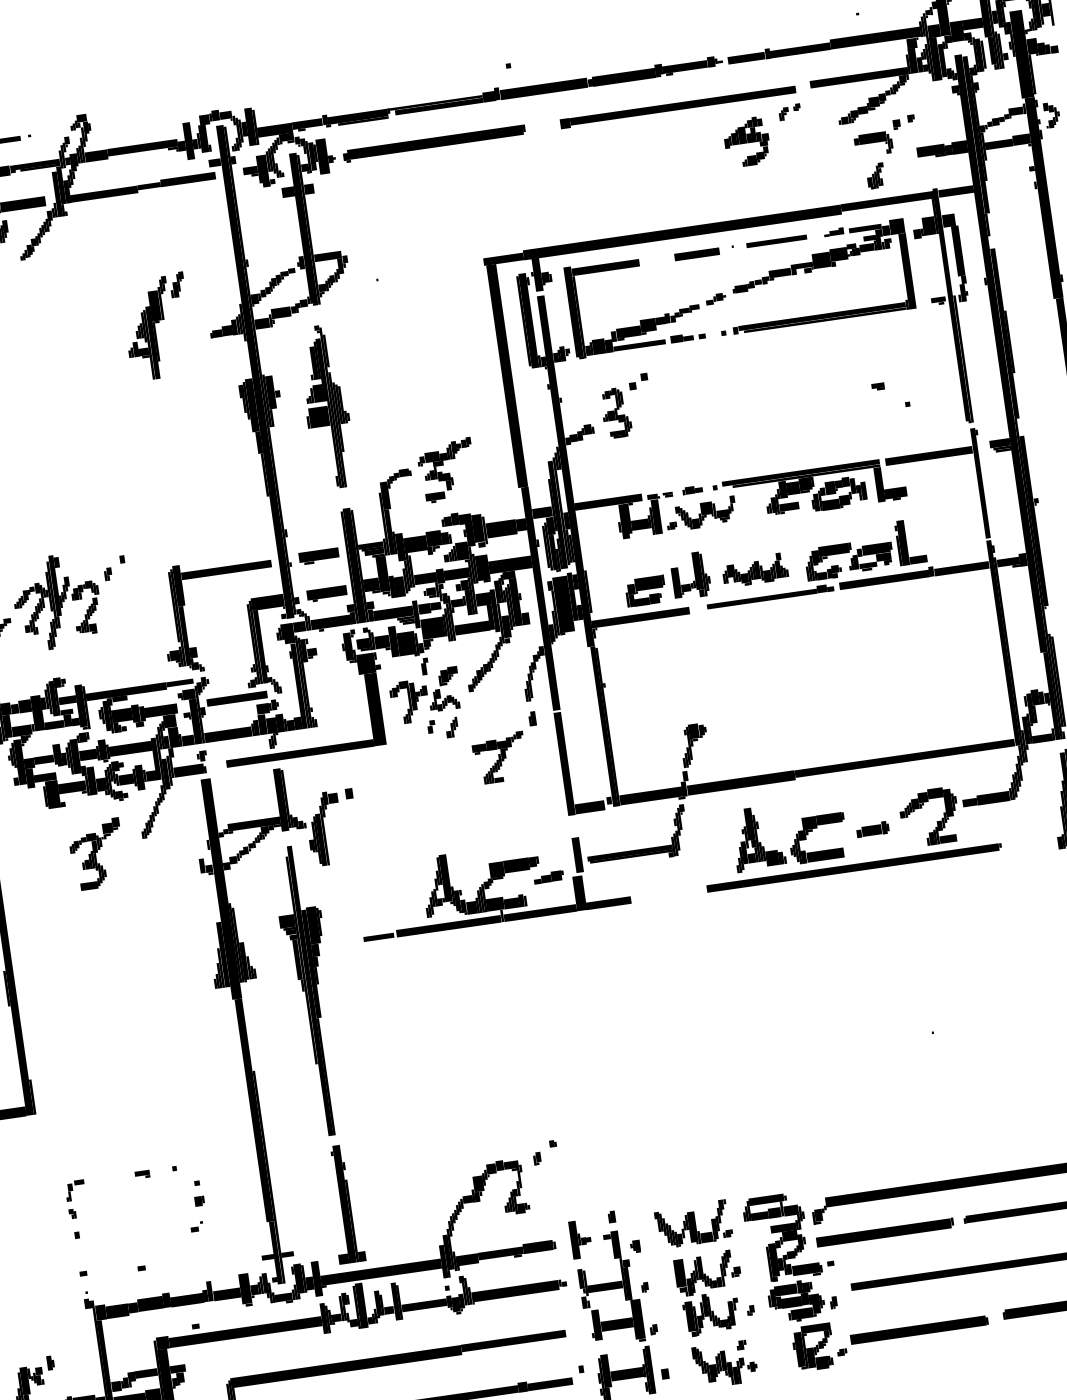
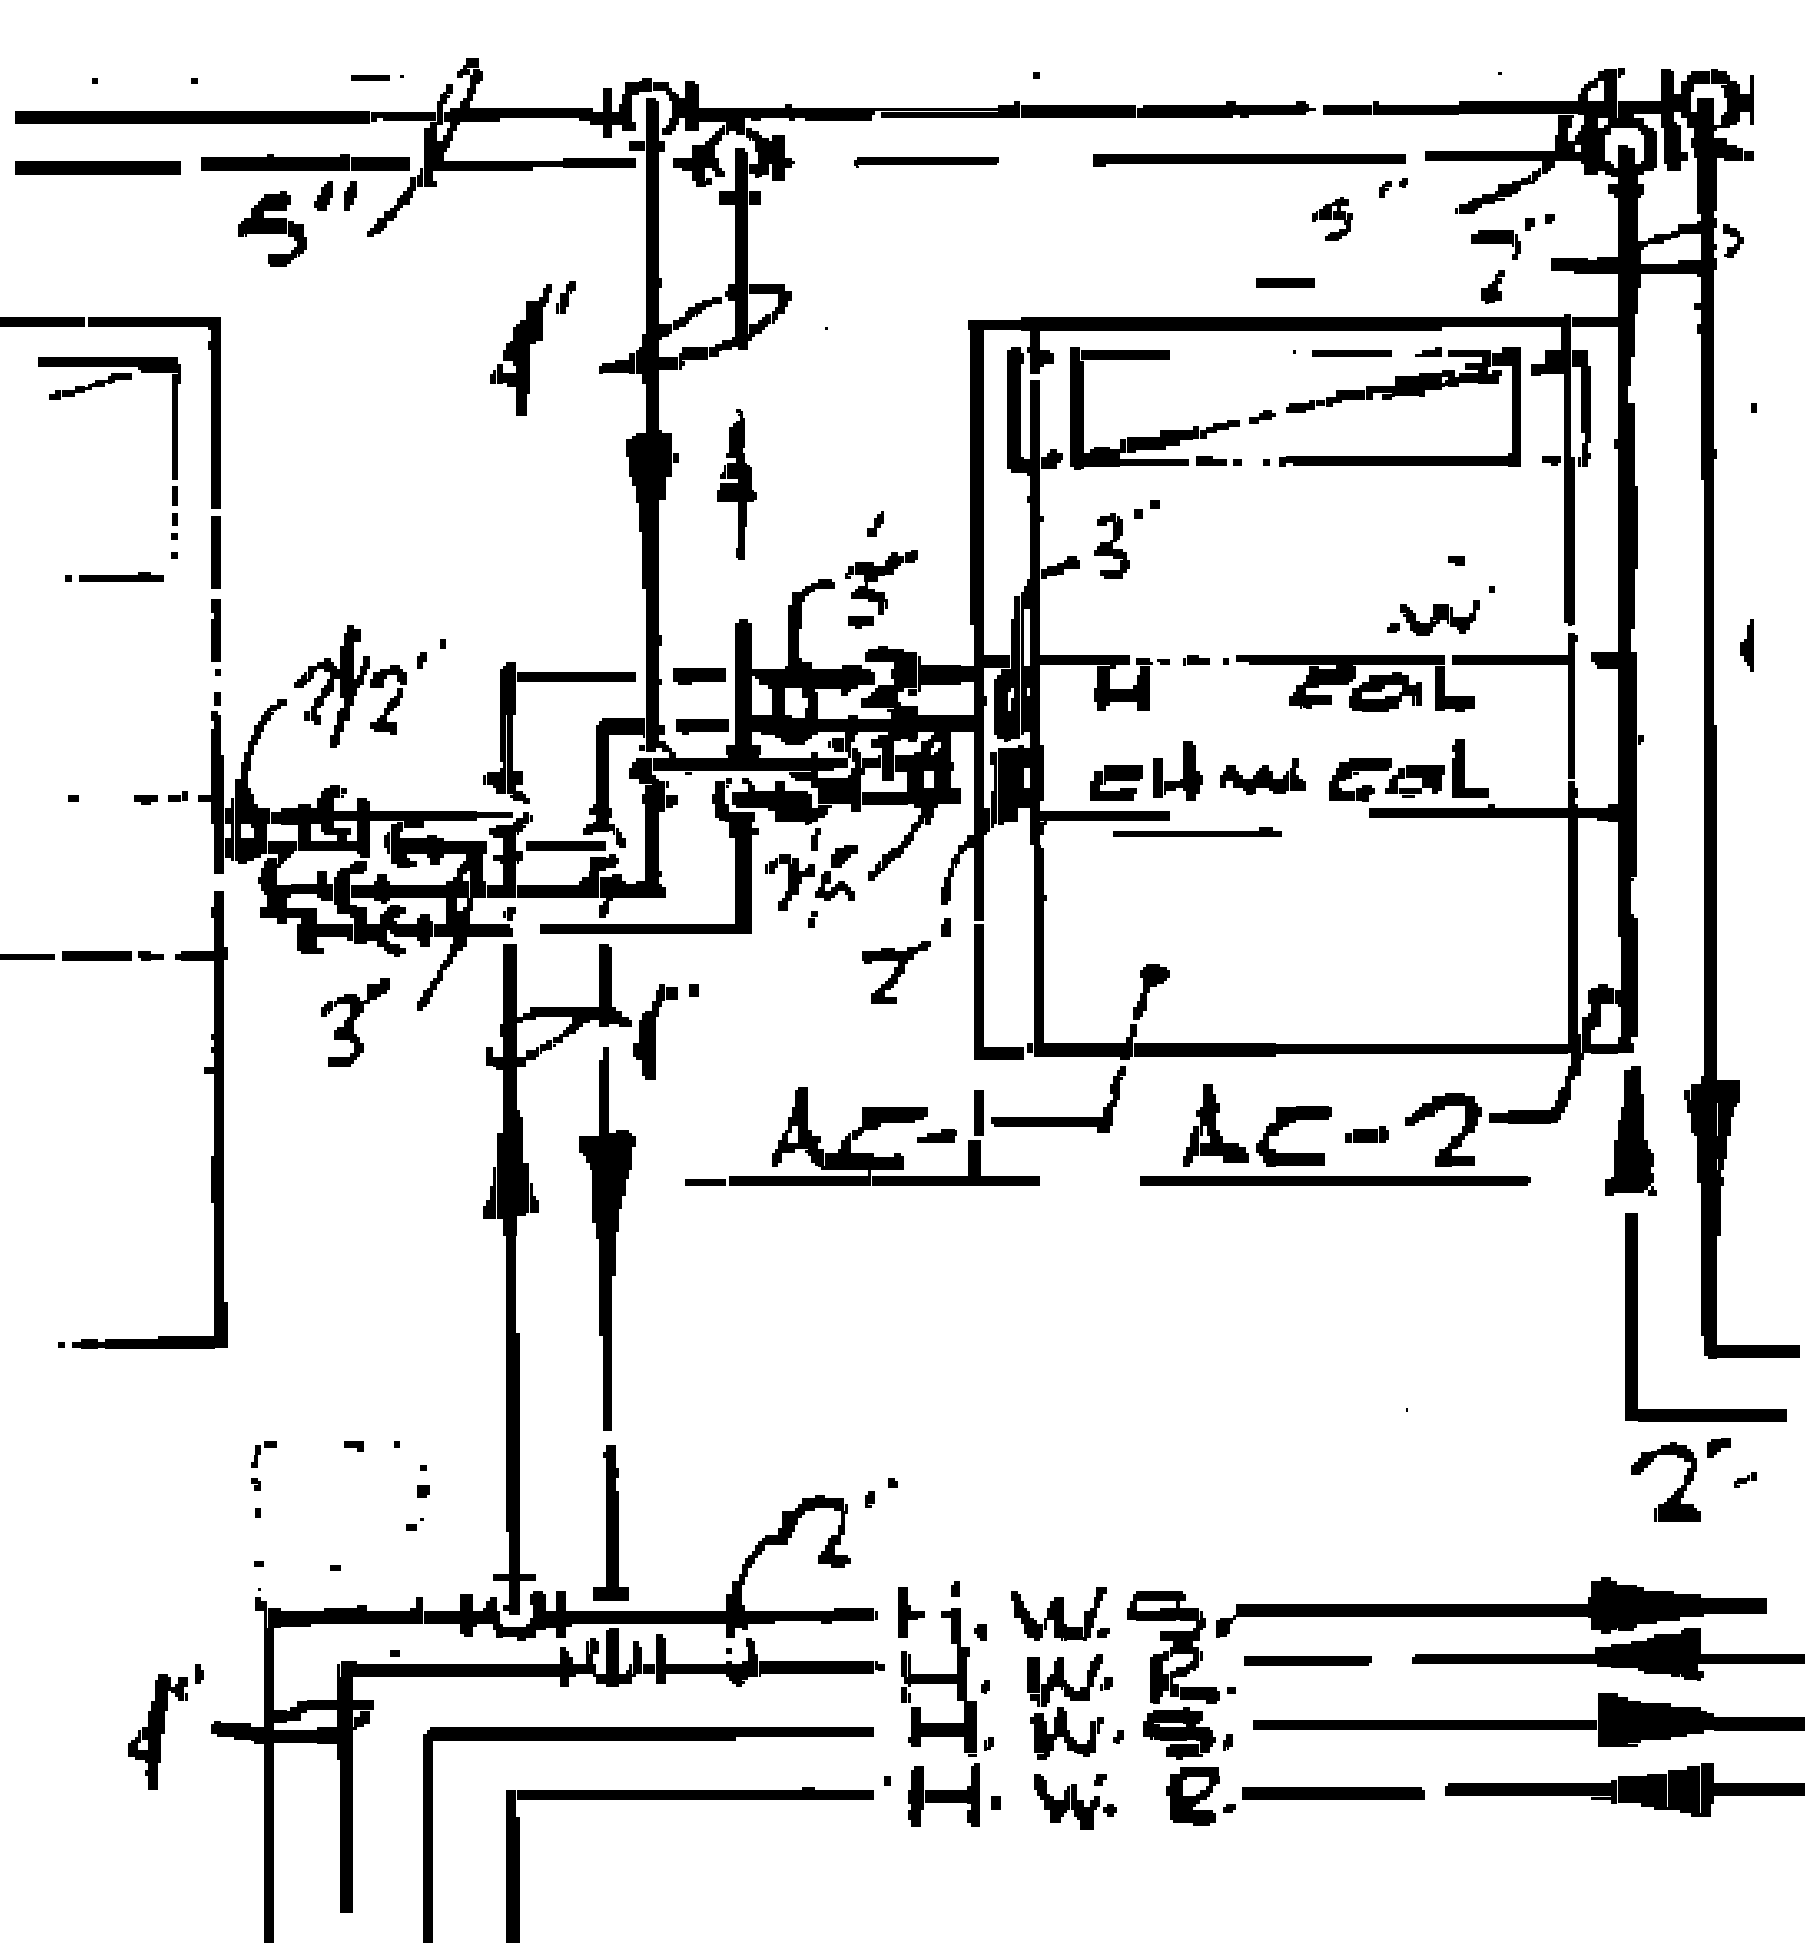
part: (747, 141) -> (1332, 218), size x0.7
part: (434, 143) -> (925, 162), size x0.6
line: (697, 253) -> (1285, 282), moved
part: (326, 406) -> (736, 483), size x0.7
part: (701, 513) -> (1433, 617), moved
part: (770, 595) -> (1197, 831), moved
part: (451, 727) -> (875, 523), moved
part: (885, 1232) -> (1307, 1660), size x0.7

